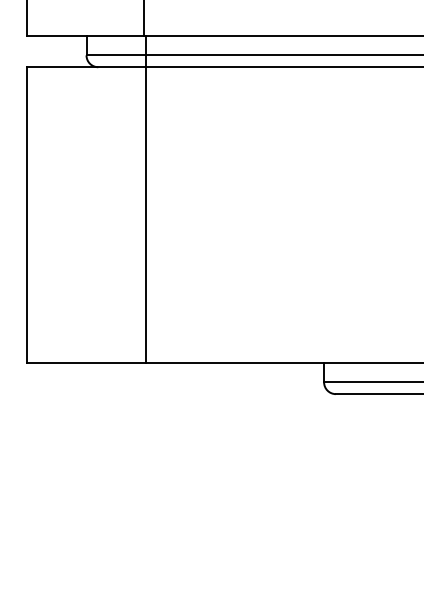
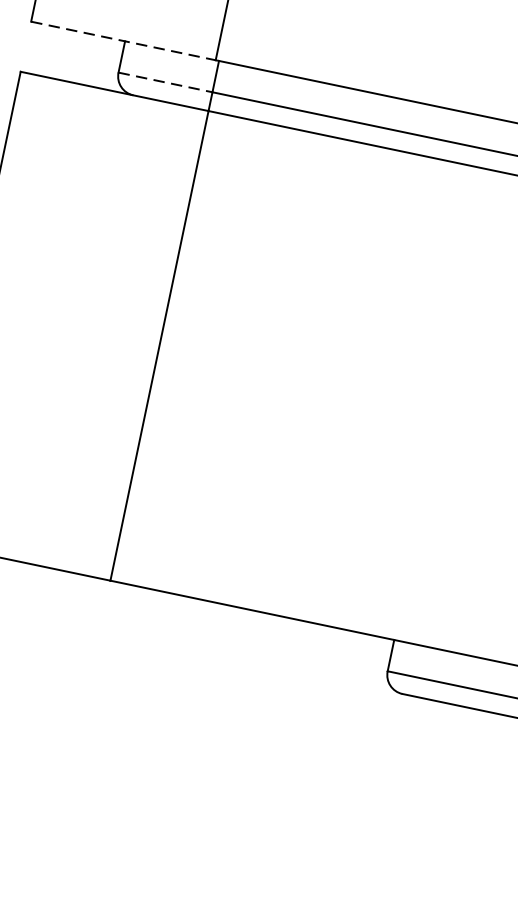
line: (85, 35) -> (123, 40), solid -> dashed
line: (116, 55) -> (166, 82), solid -> dashed

